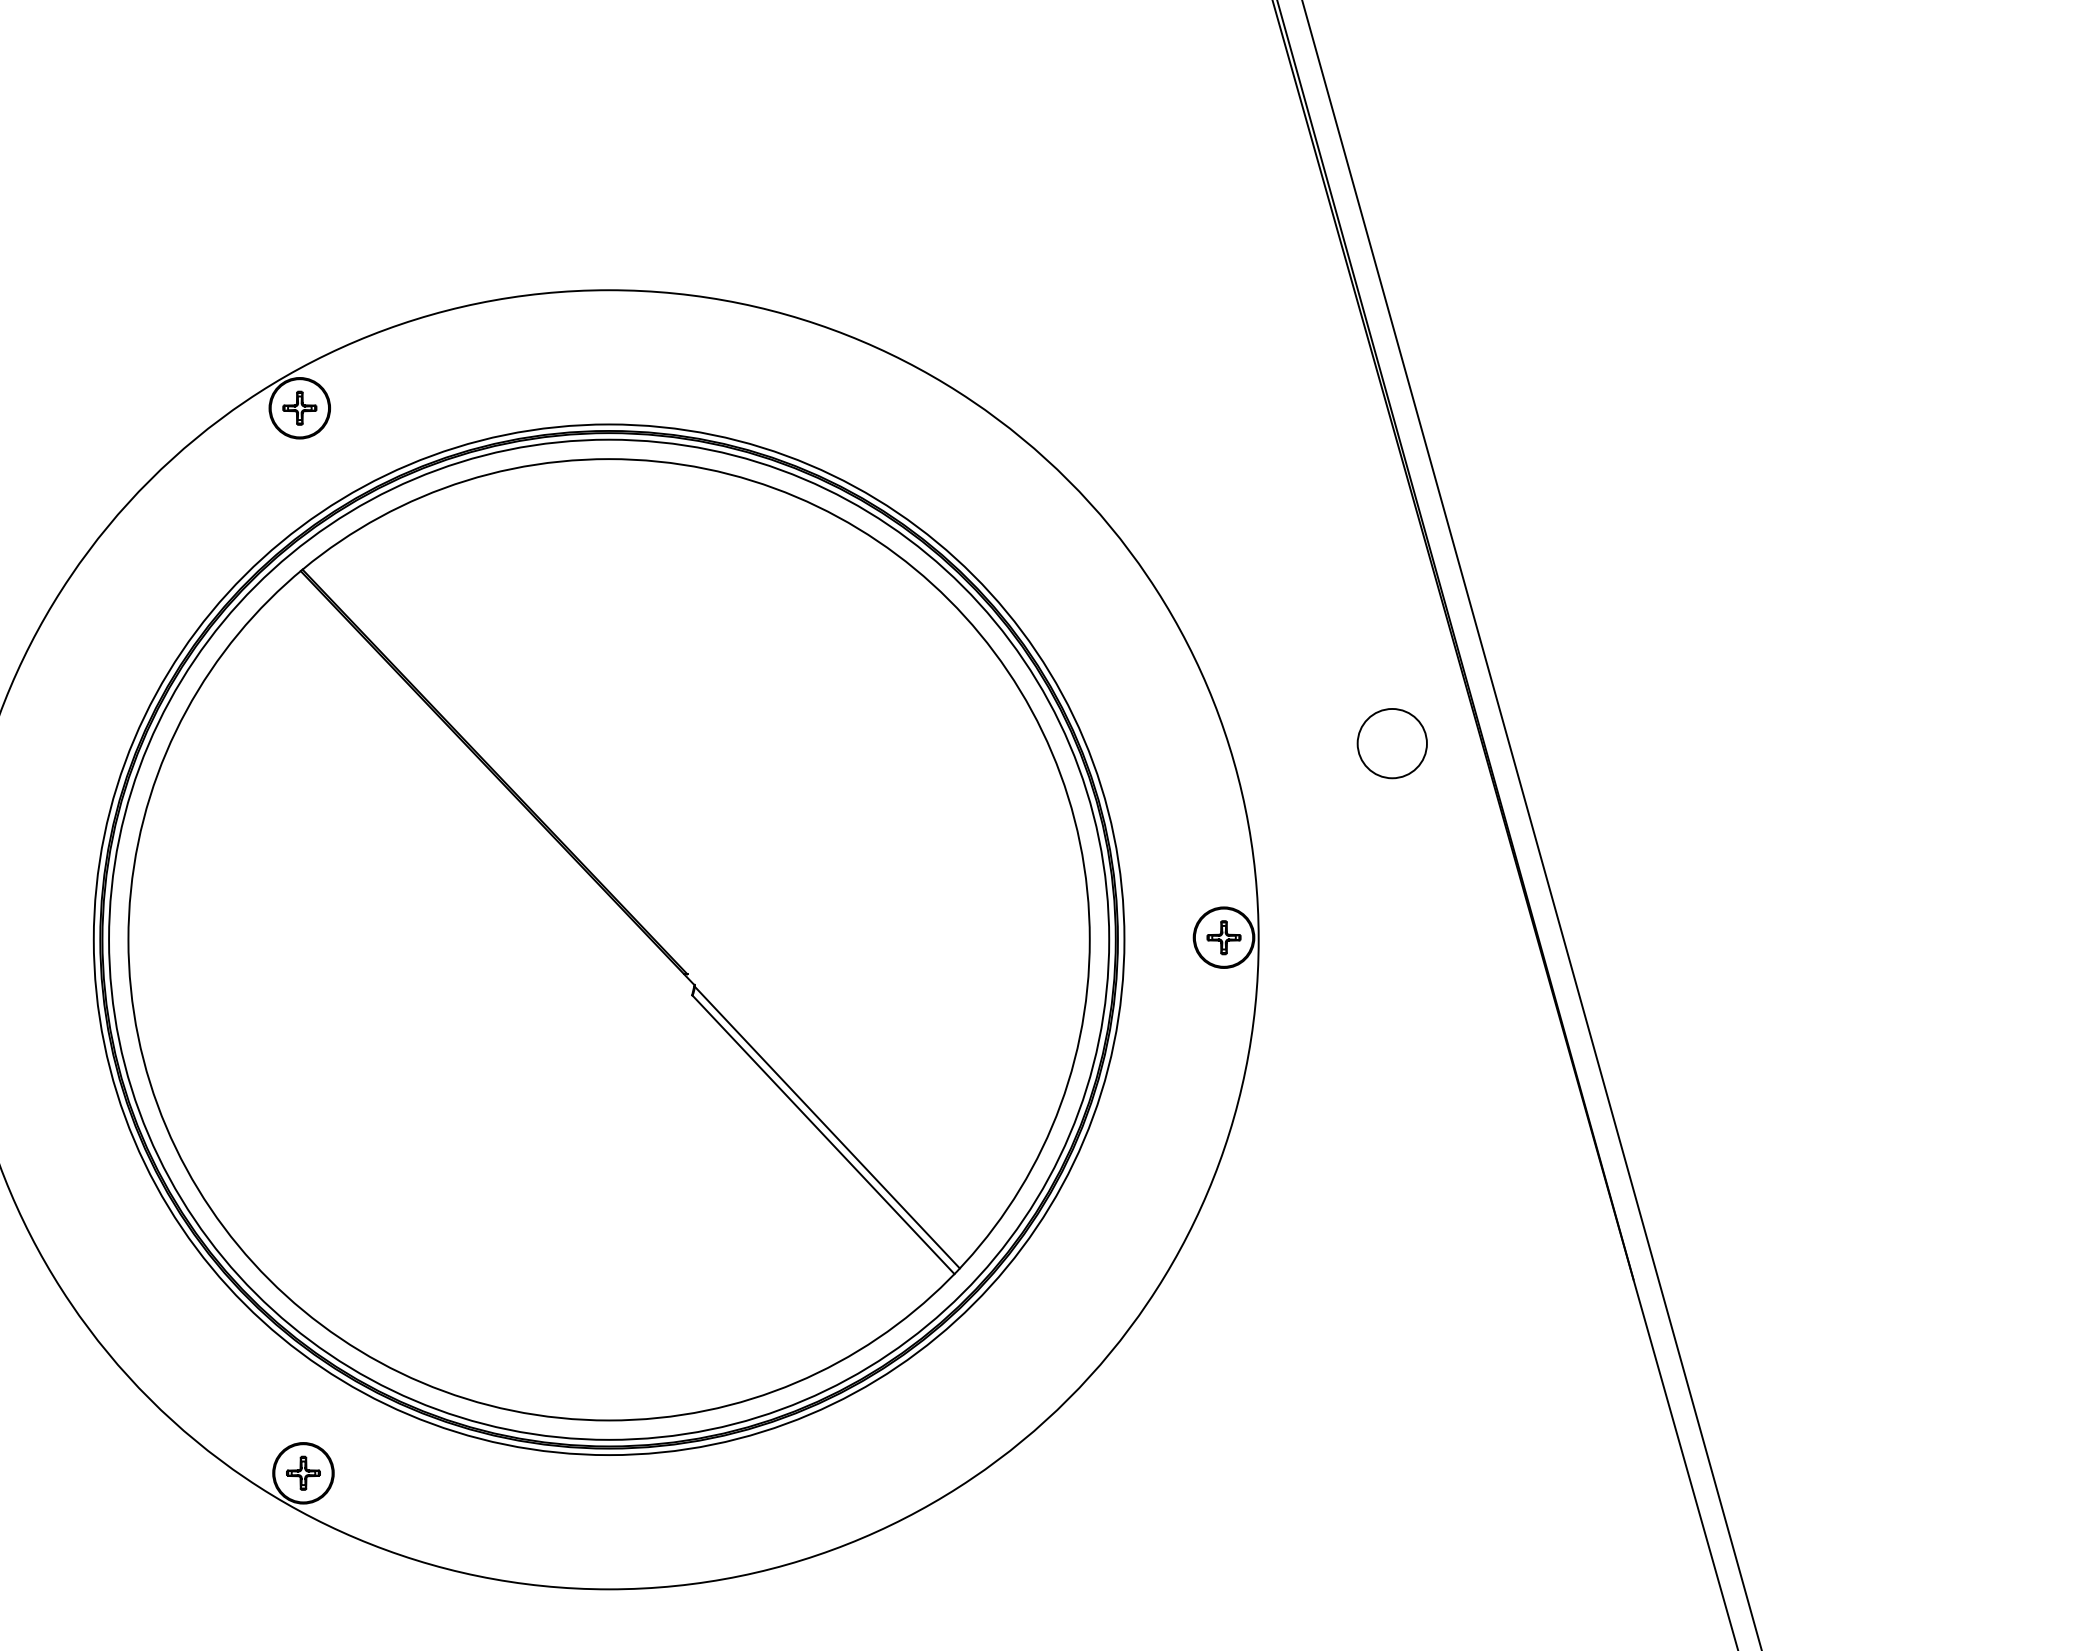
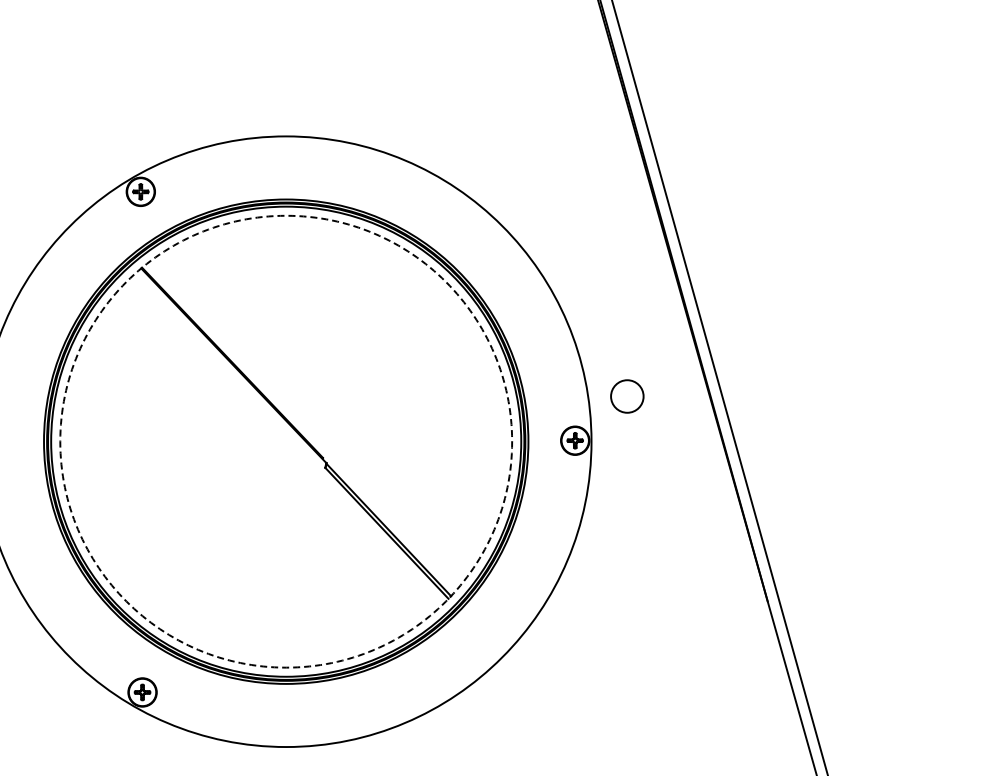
circle: (1392, 743) -> (627, 396), moved
circle: (609, 939) -> (286, 441), solid -> dashed

